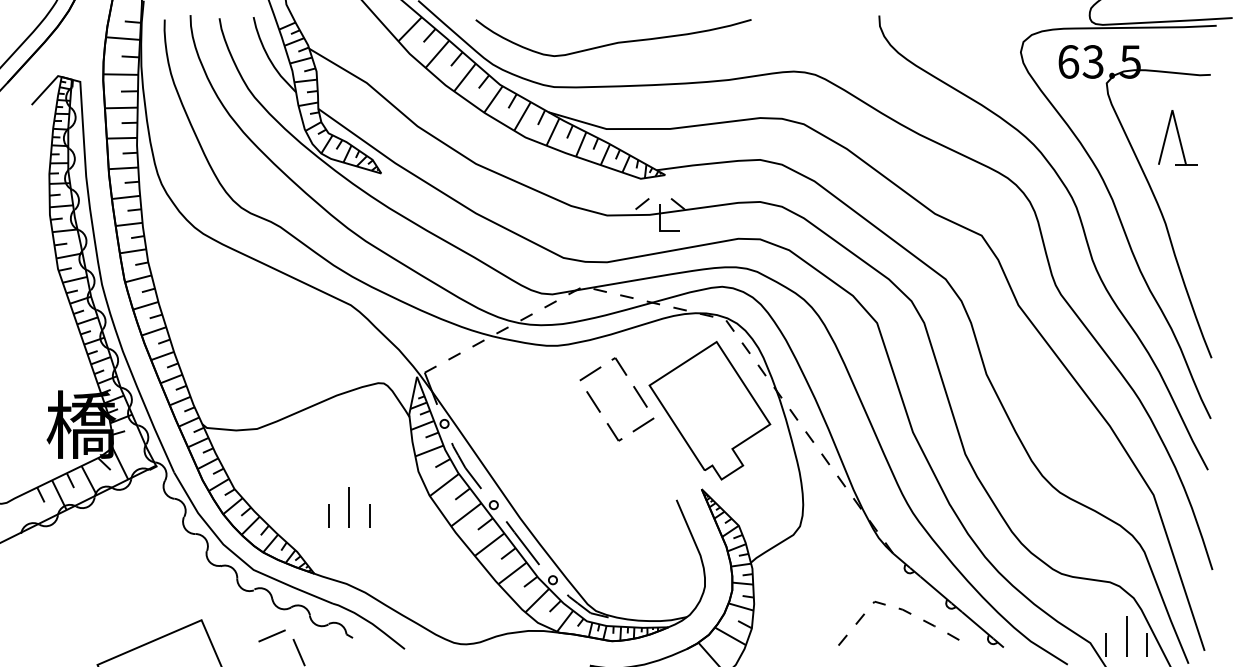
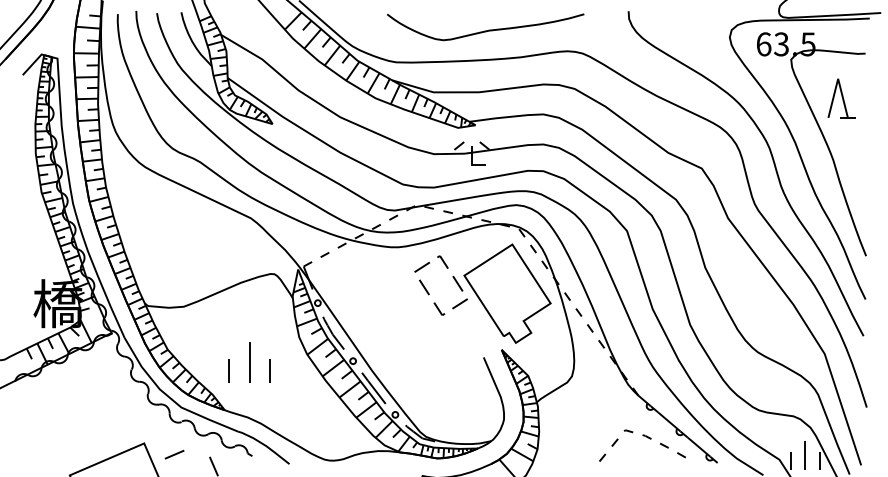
curve: (613, 42) -> (485, 30), moved
part: (348, 506) -> (249, 362), size x1.4
line: (271, 635) -> (174, 454), moved

